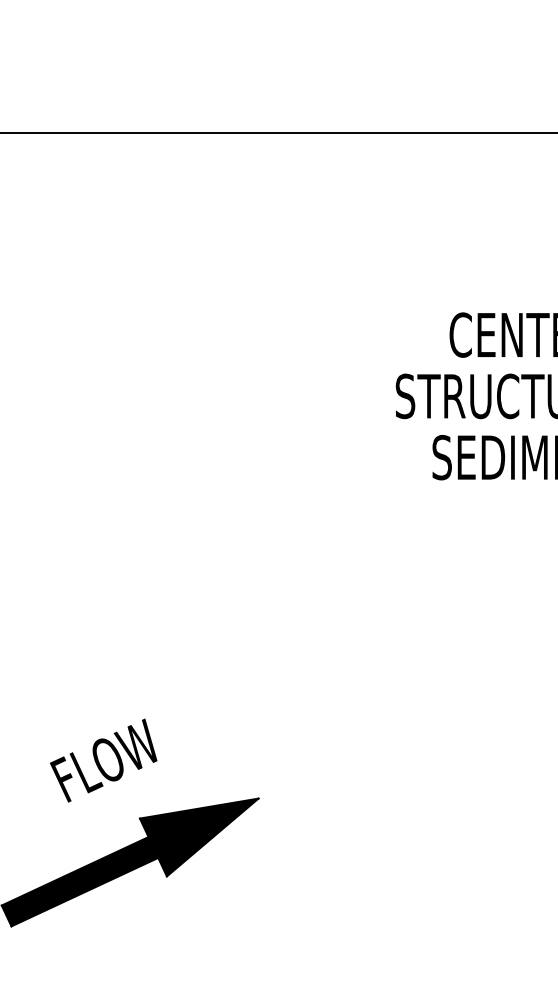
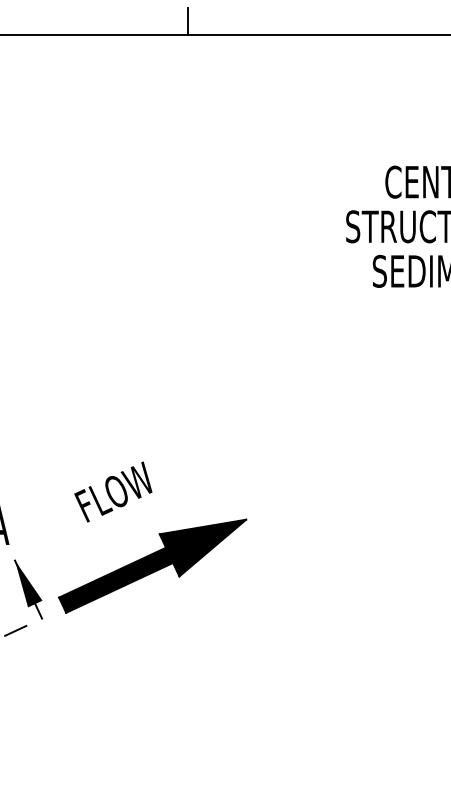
line: (178, 113) -> (187, 20), added
text: (103, 759) -> (113, 491), moved

